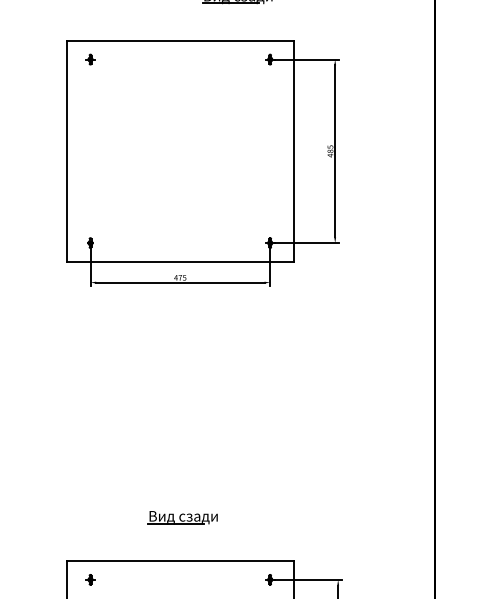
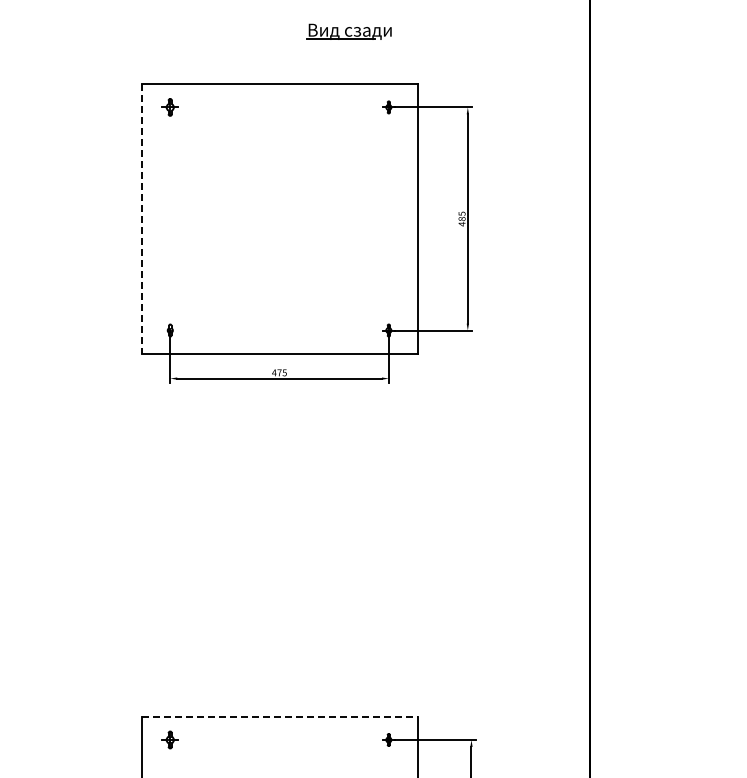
part: (90, 59) -> (170, 107), size x1.4
line: (66, 151) -> (141, 219), solid -> dashed
part: (182, 517) -> (282, 664), removed
line: (181, 560) -> (280, 716), solid -> dashed
part: (90, 579) -> (170, 739), size x1.4

